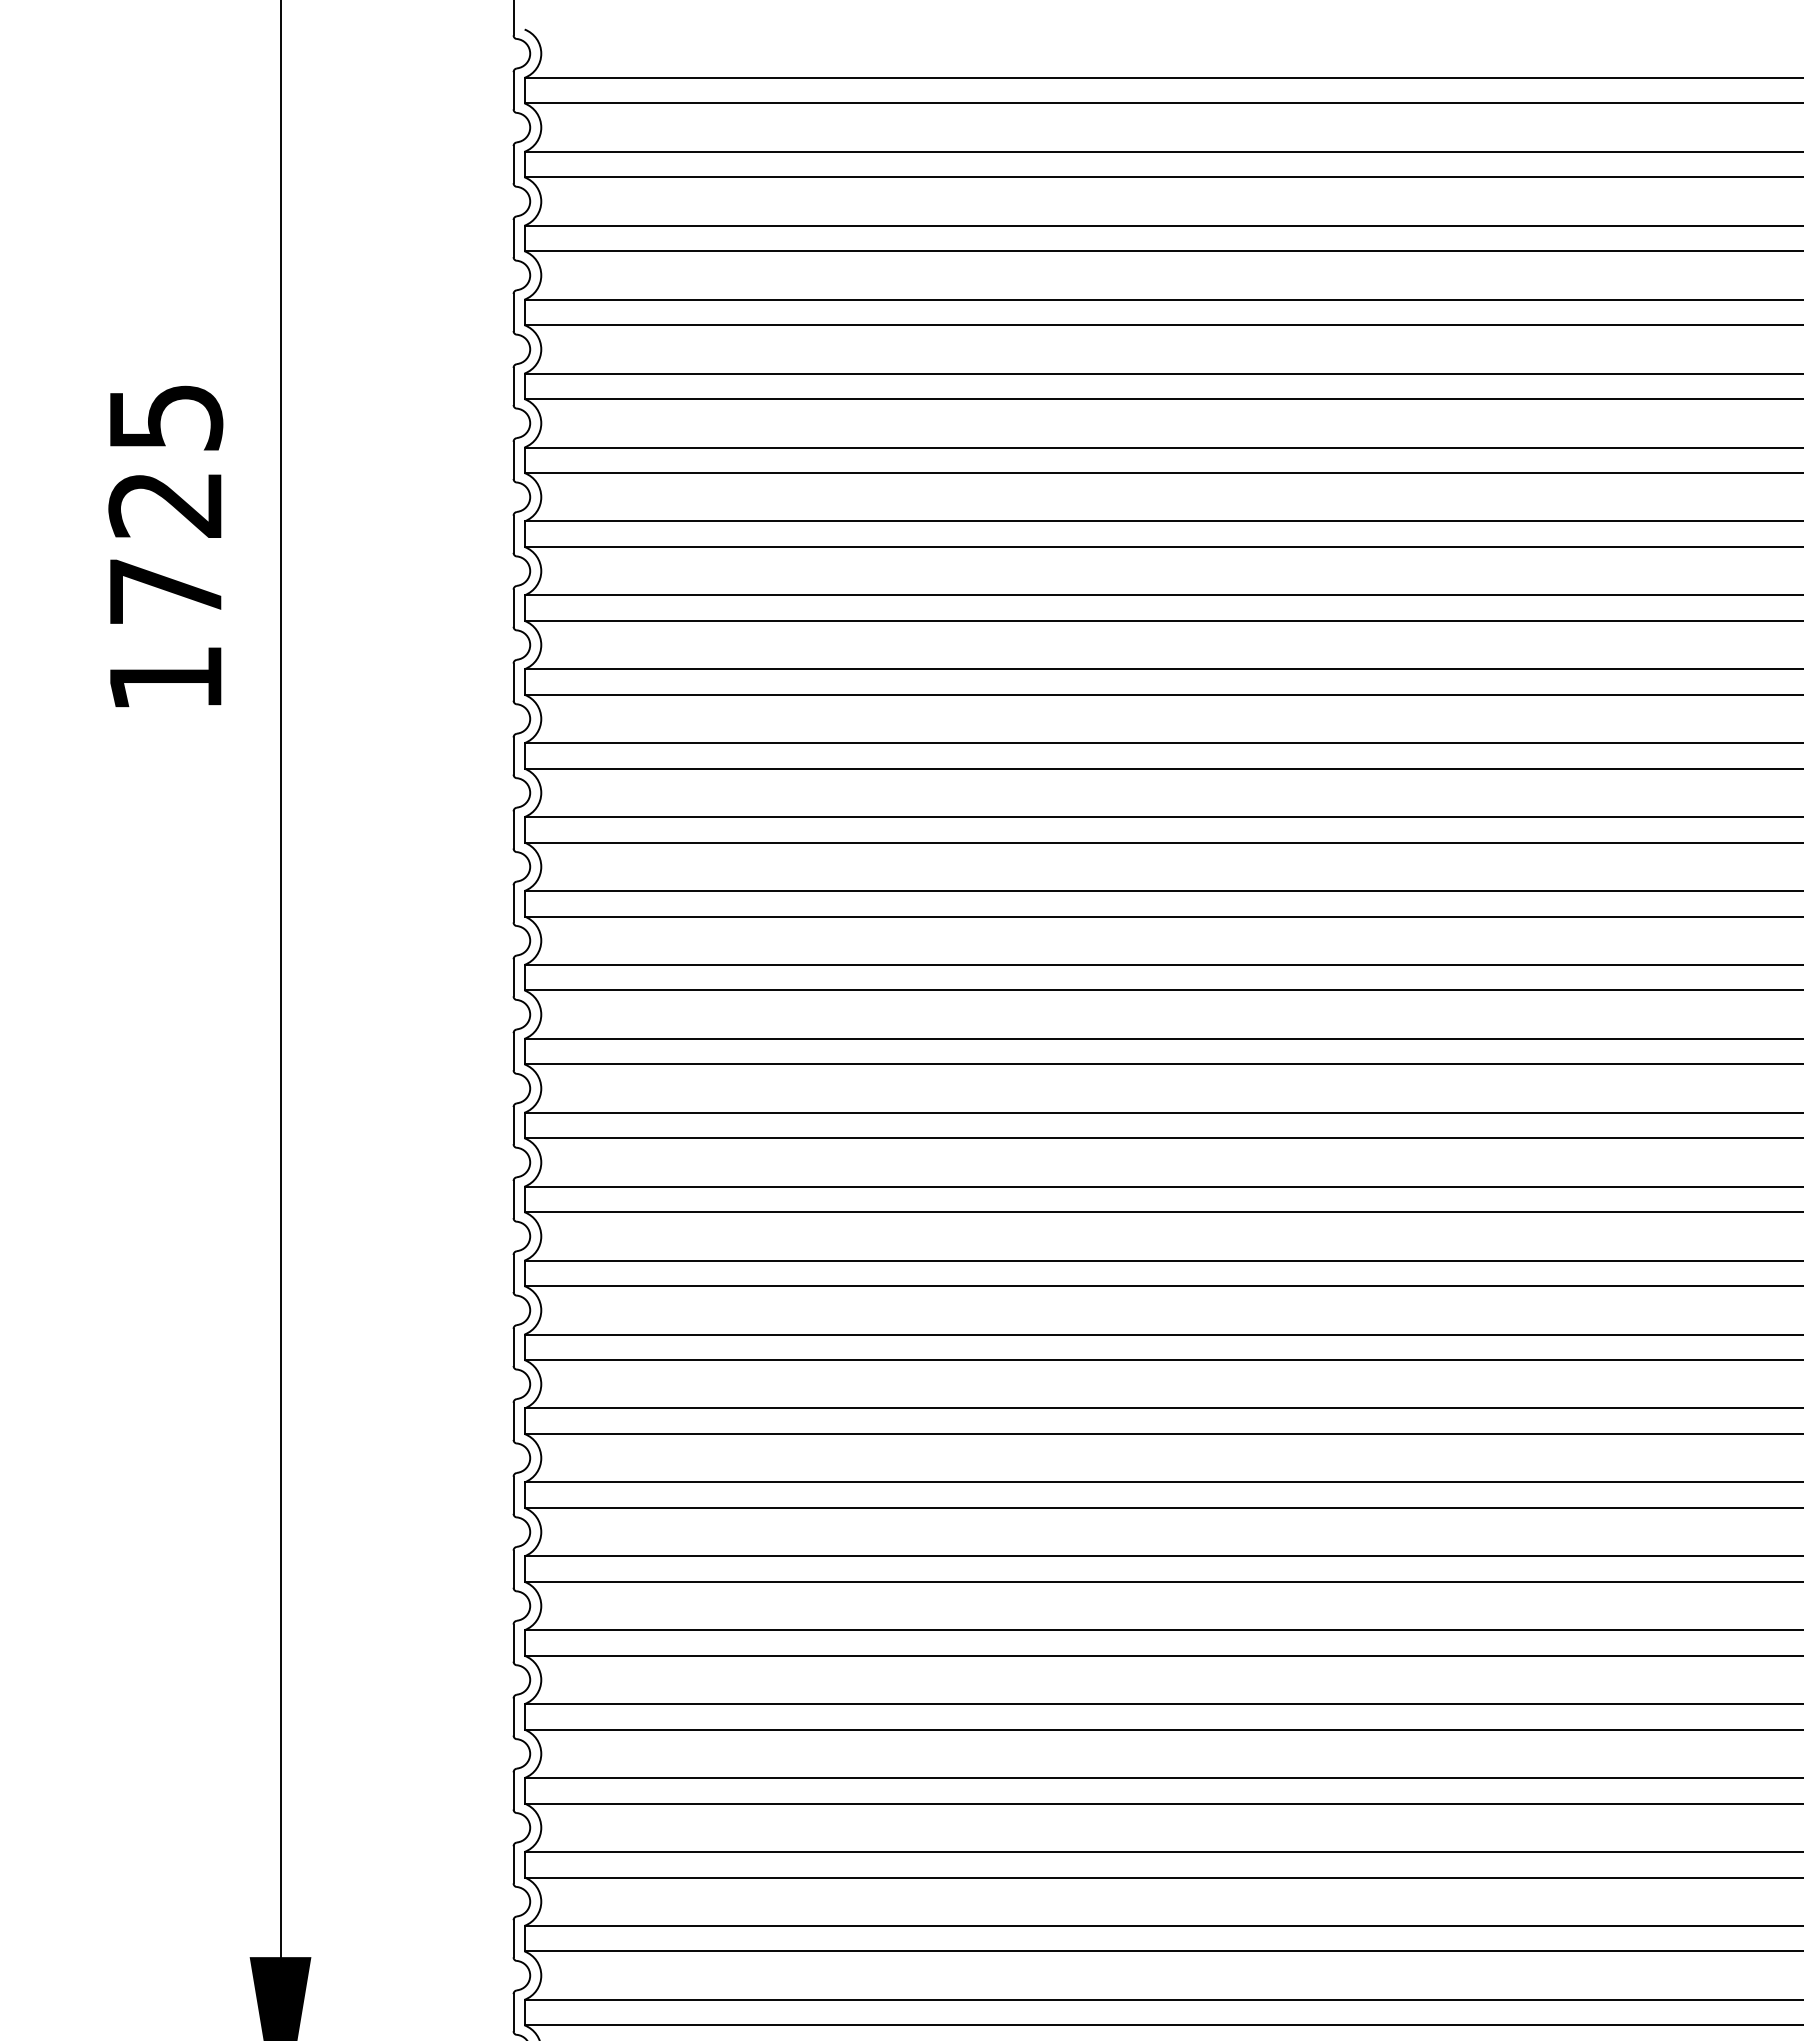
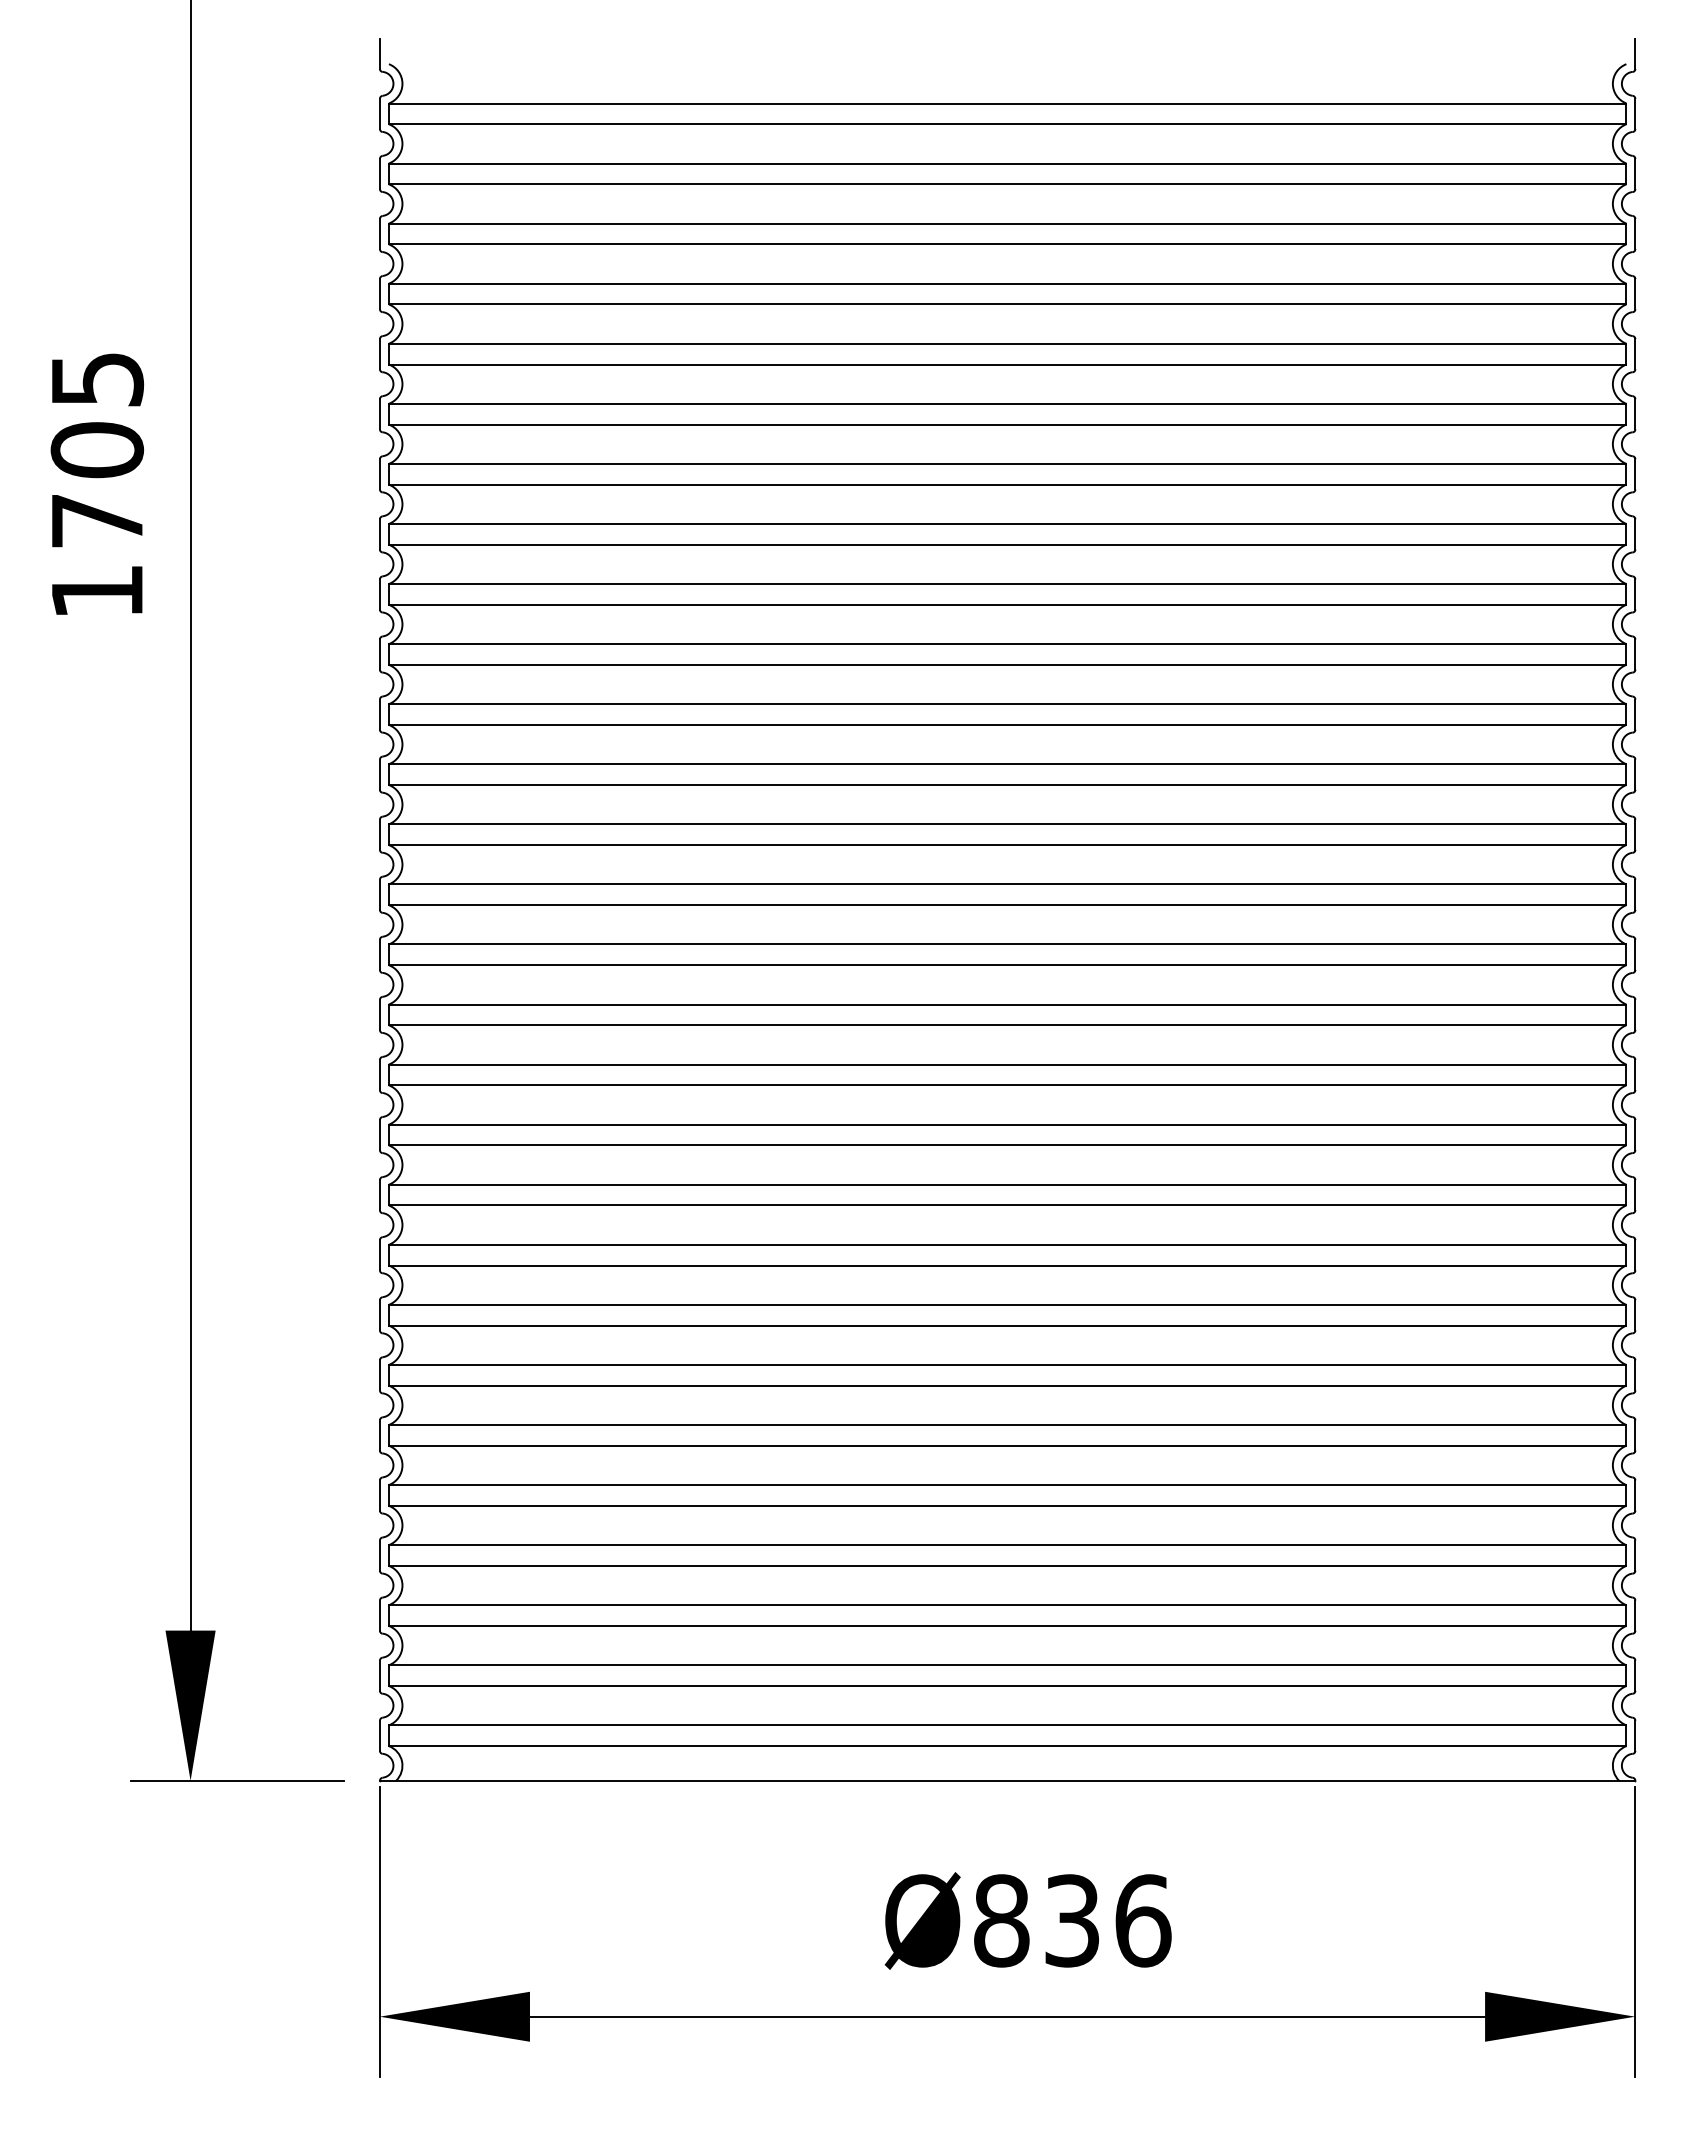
text: (165, 504) -> (97, 450), 1725 -> 1705

